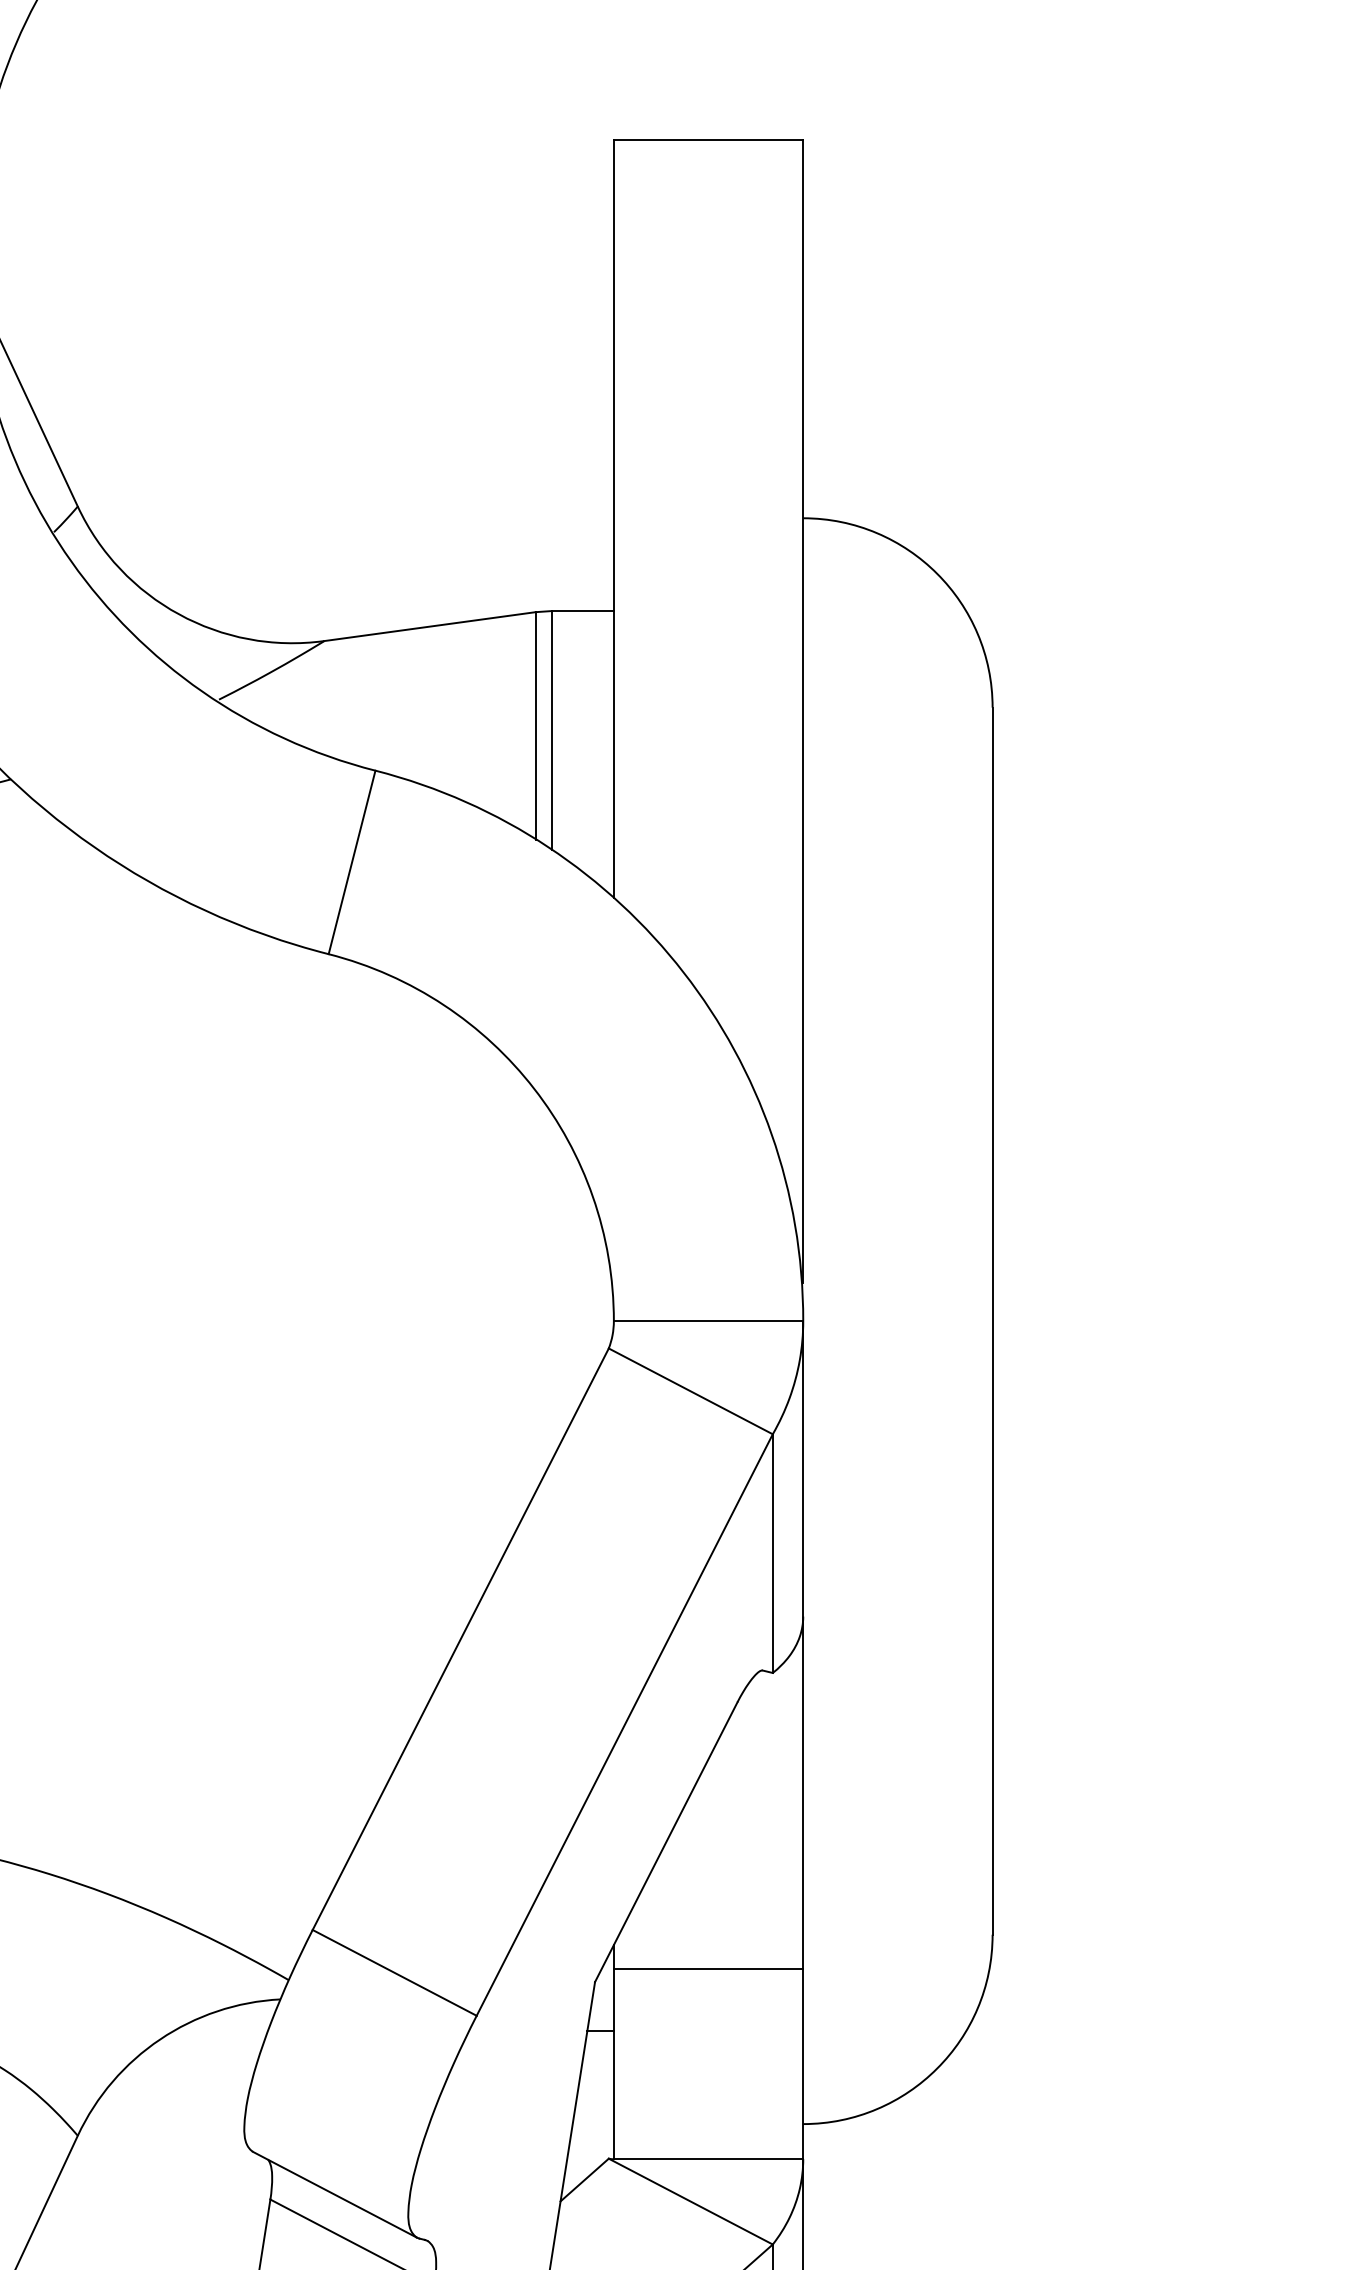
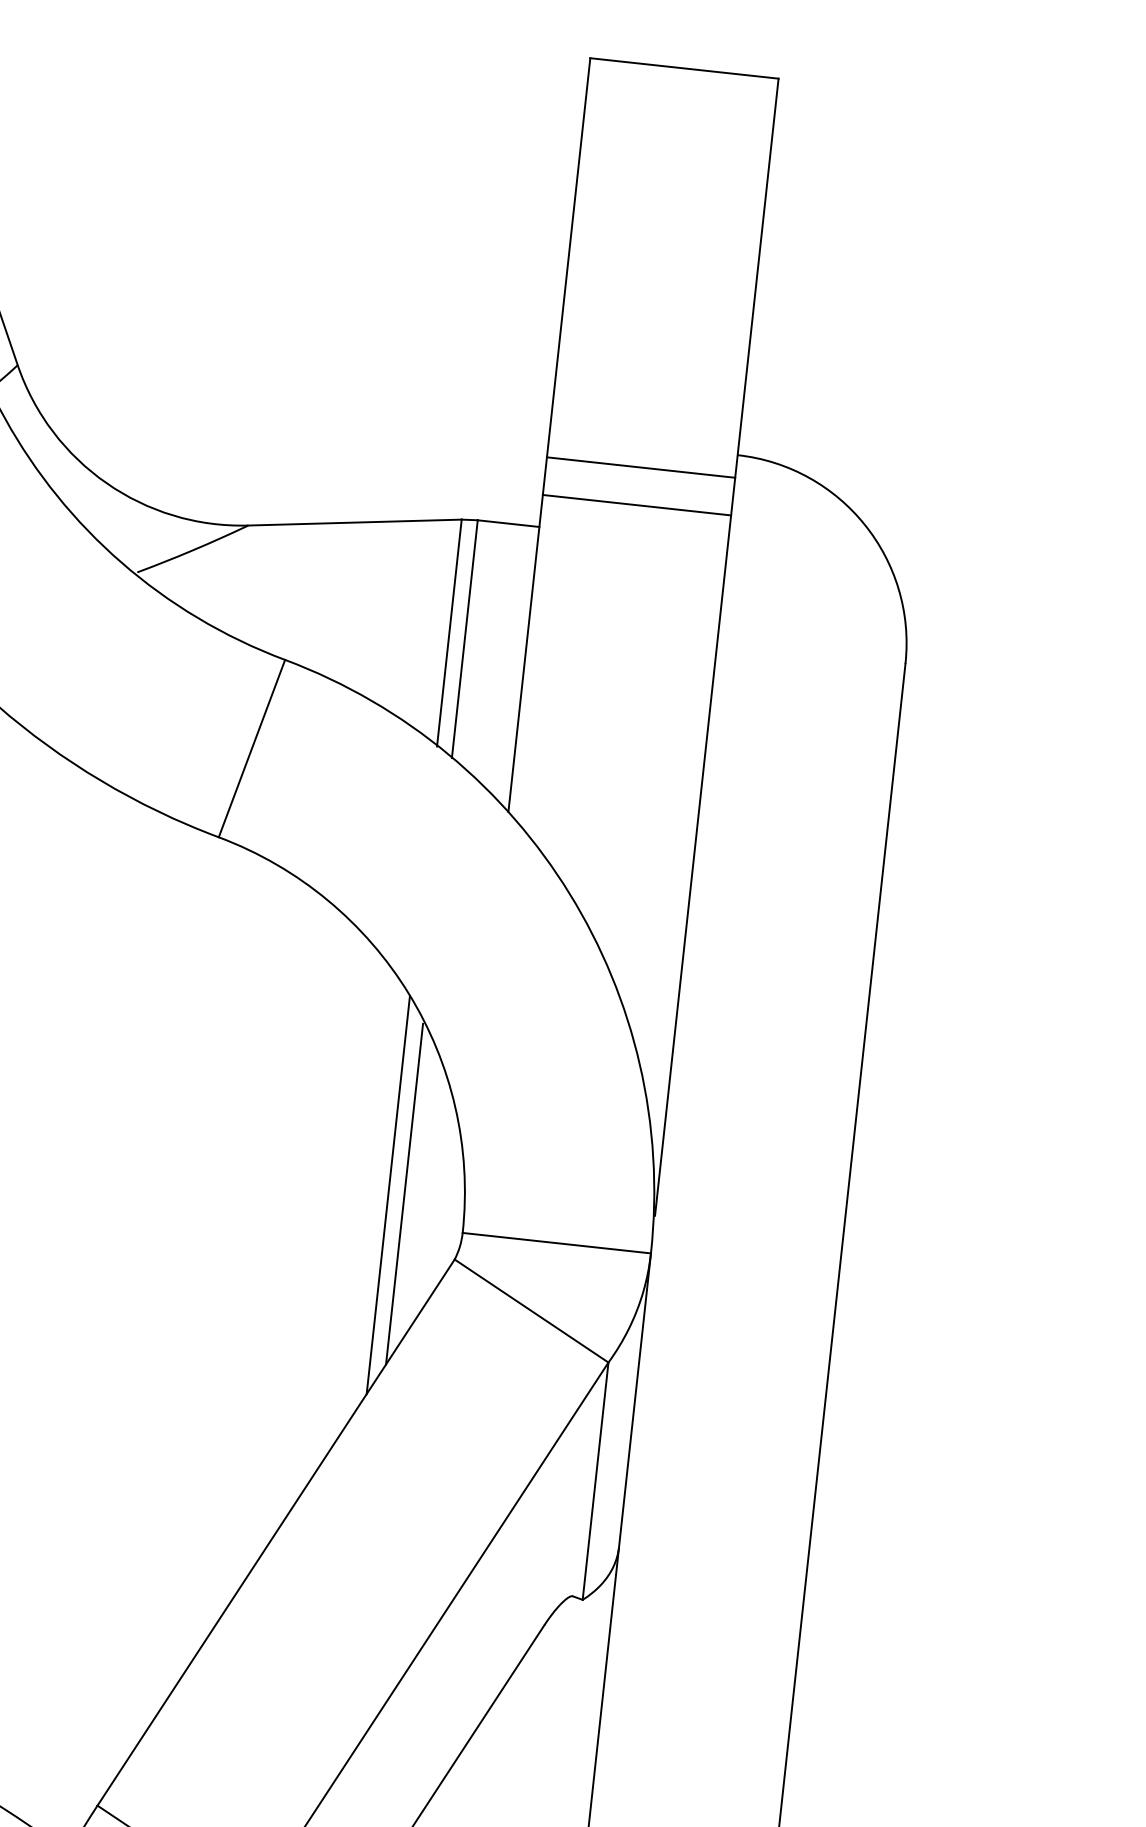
line: (708, 540) -> (641, 467), added
line: (708, 578) -> (636, 504), added
line: (551, 1288) -> (404, 1193), added
line: (535, 1291) -> (387, 1194), added

